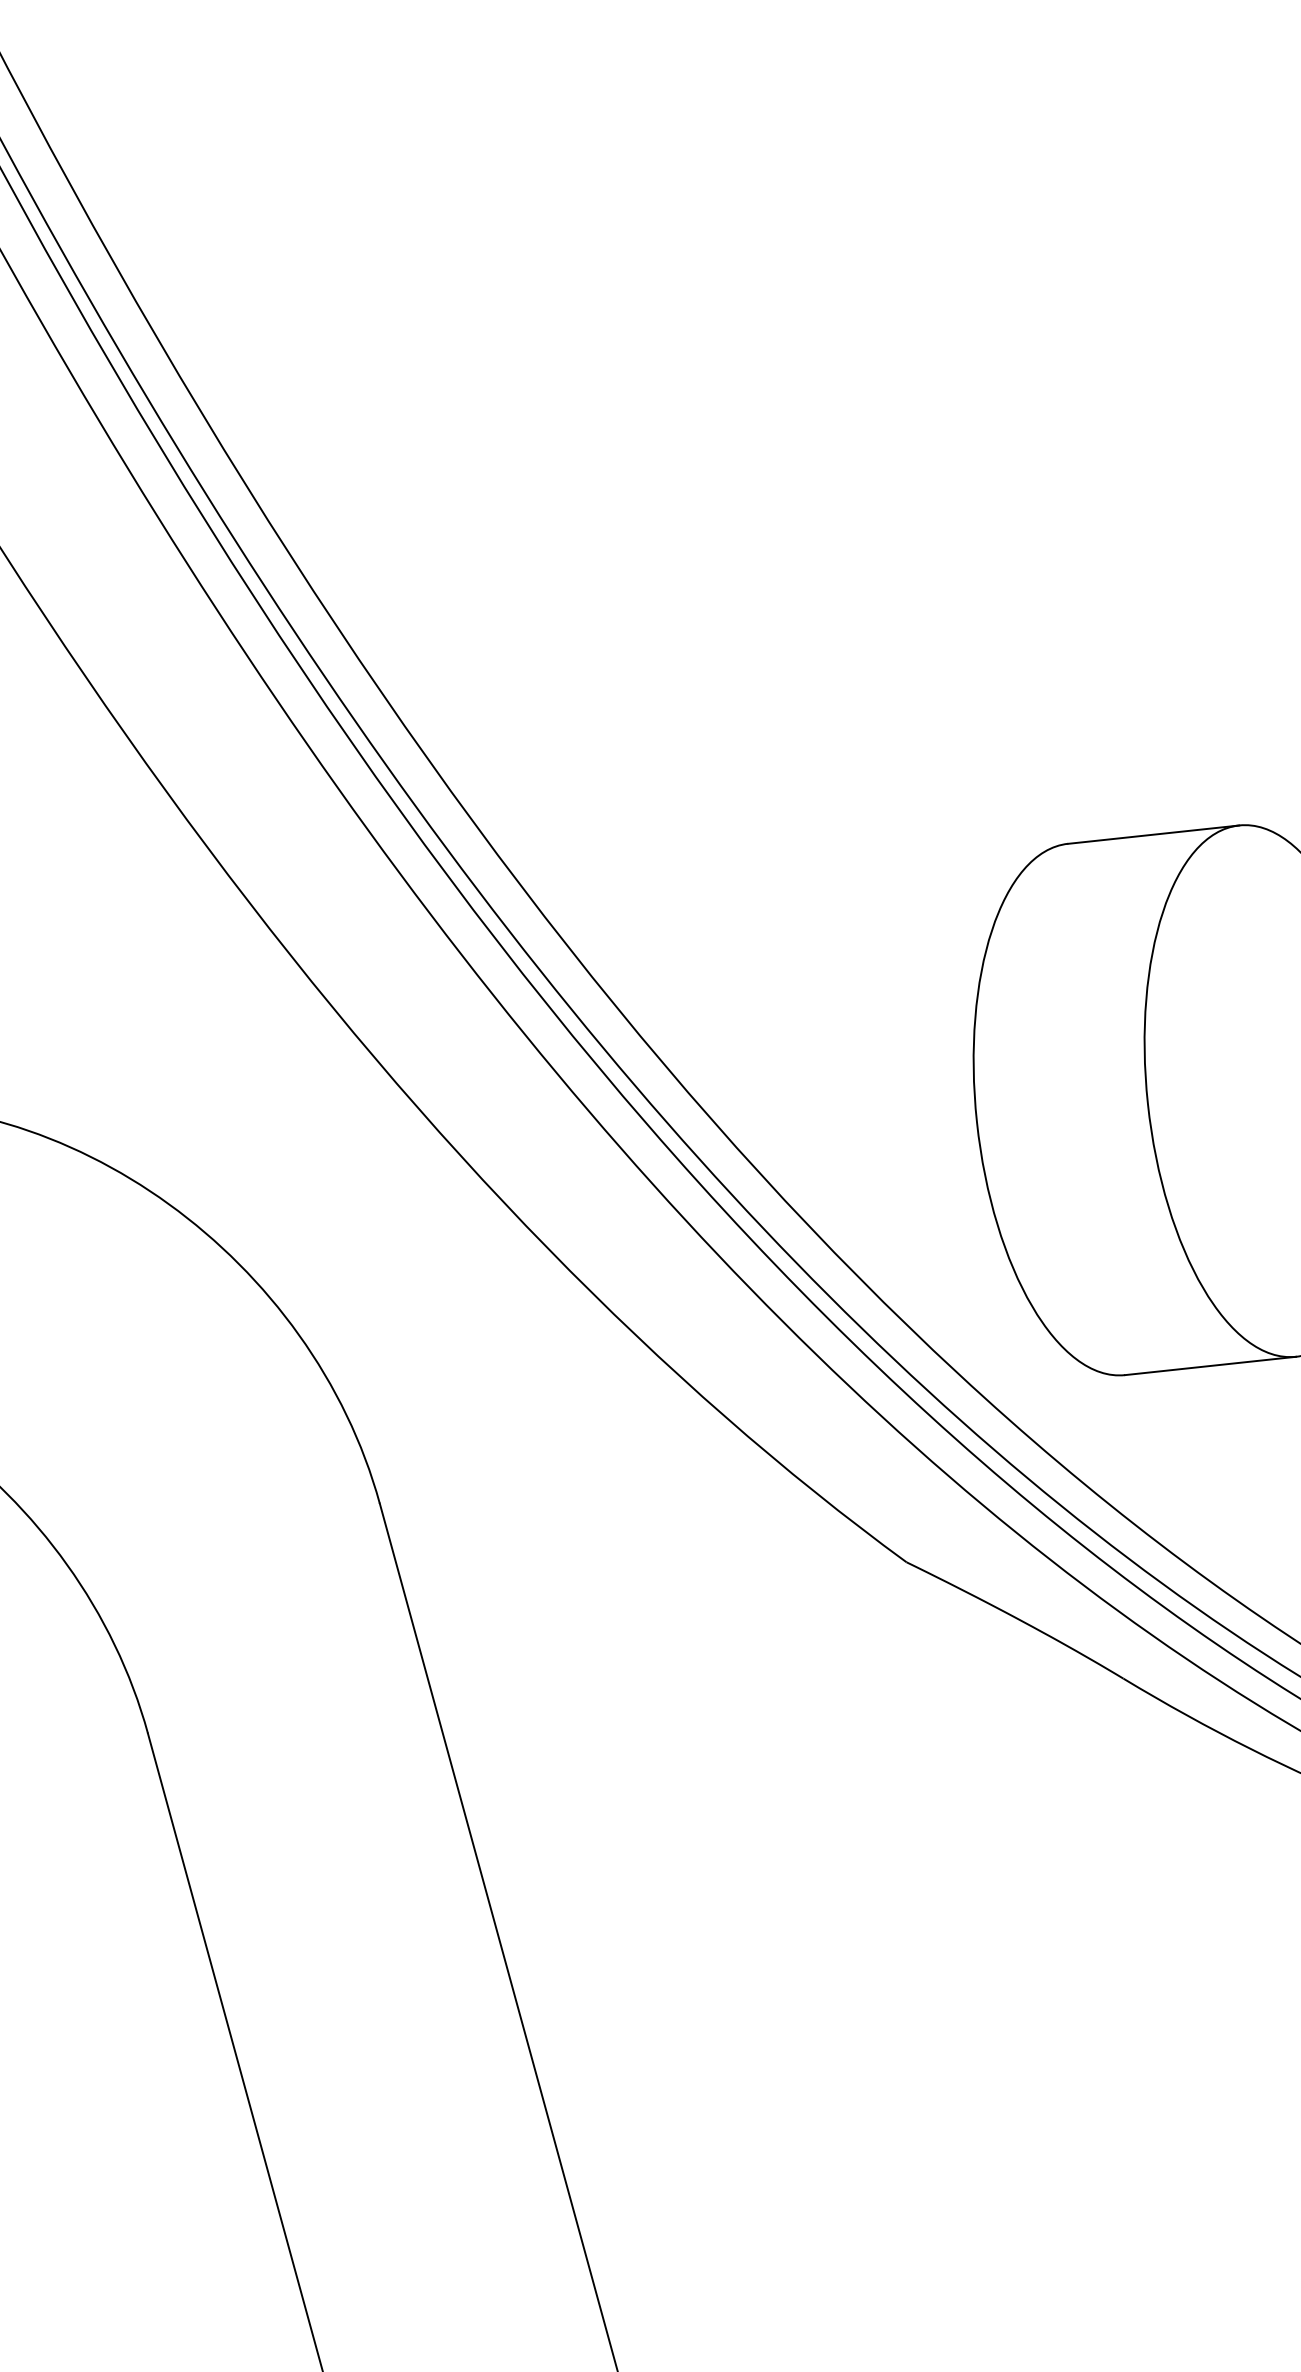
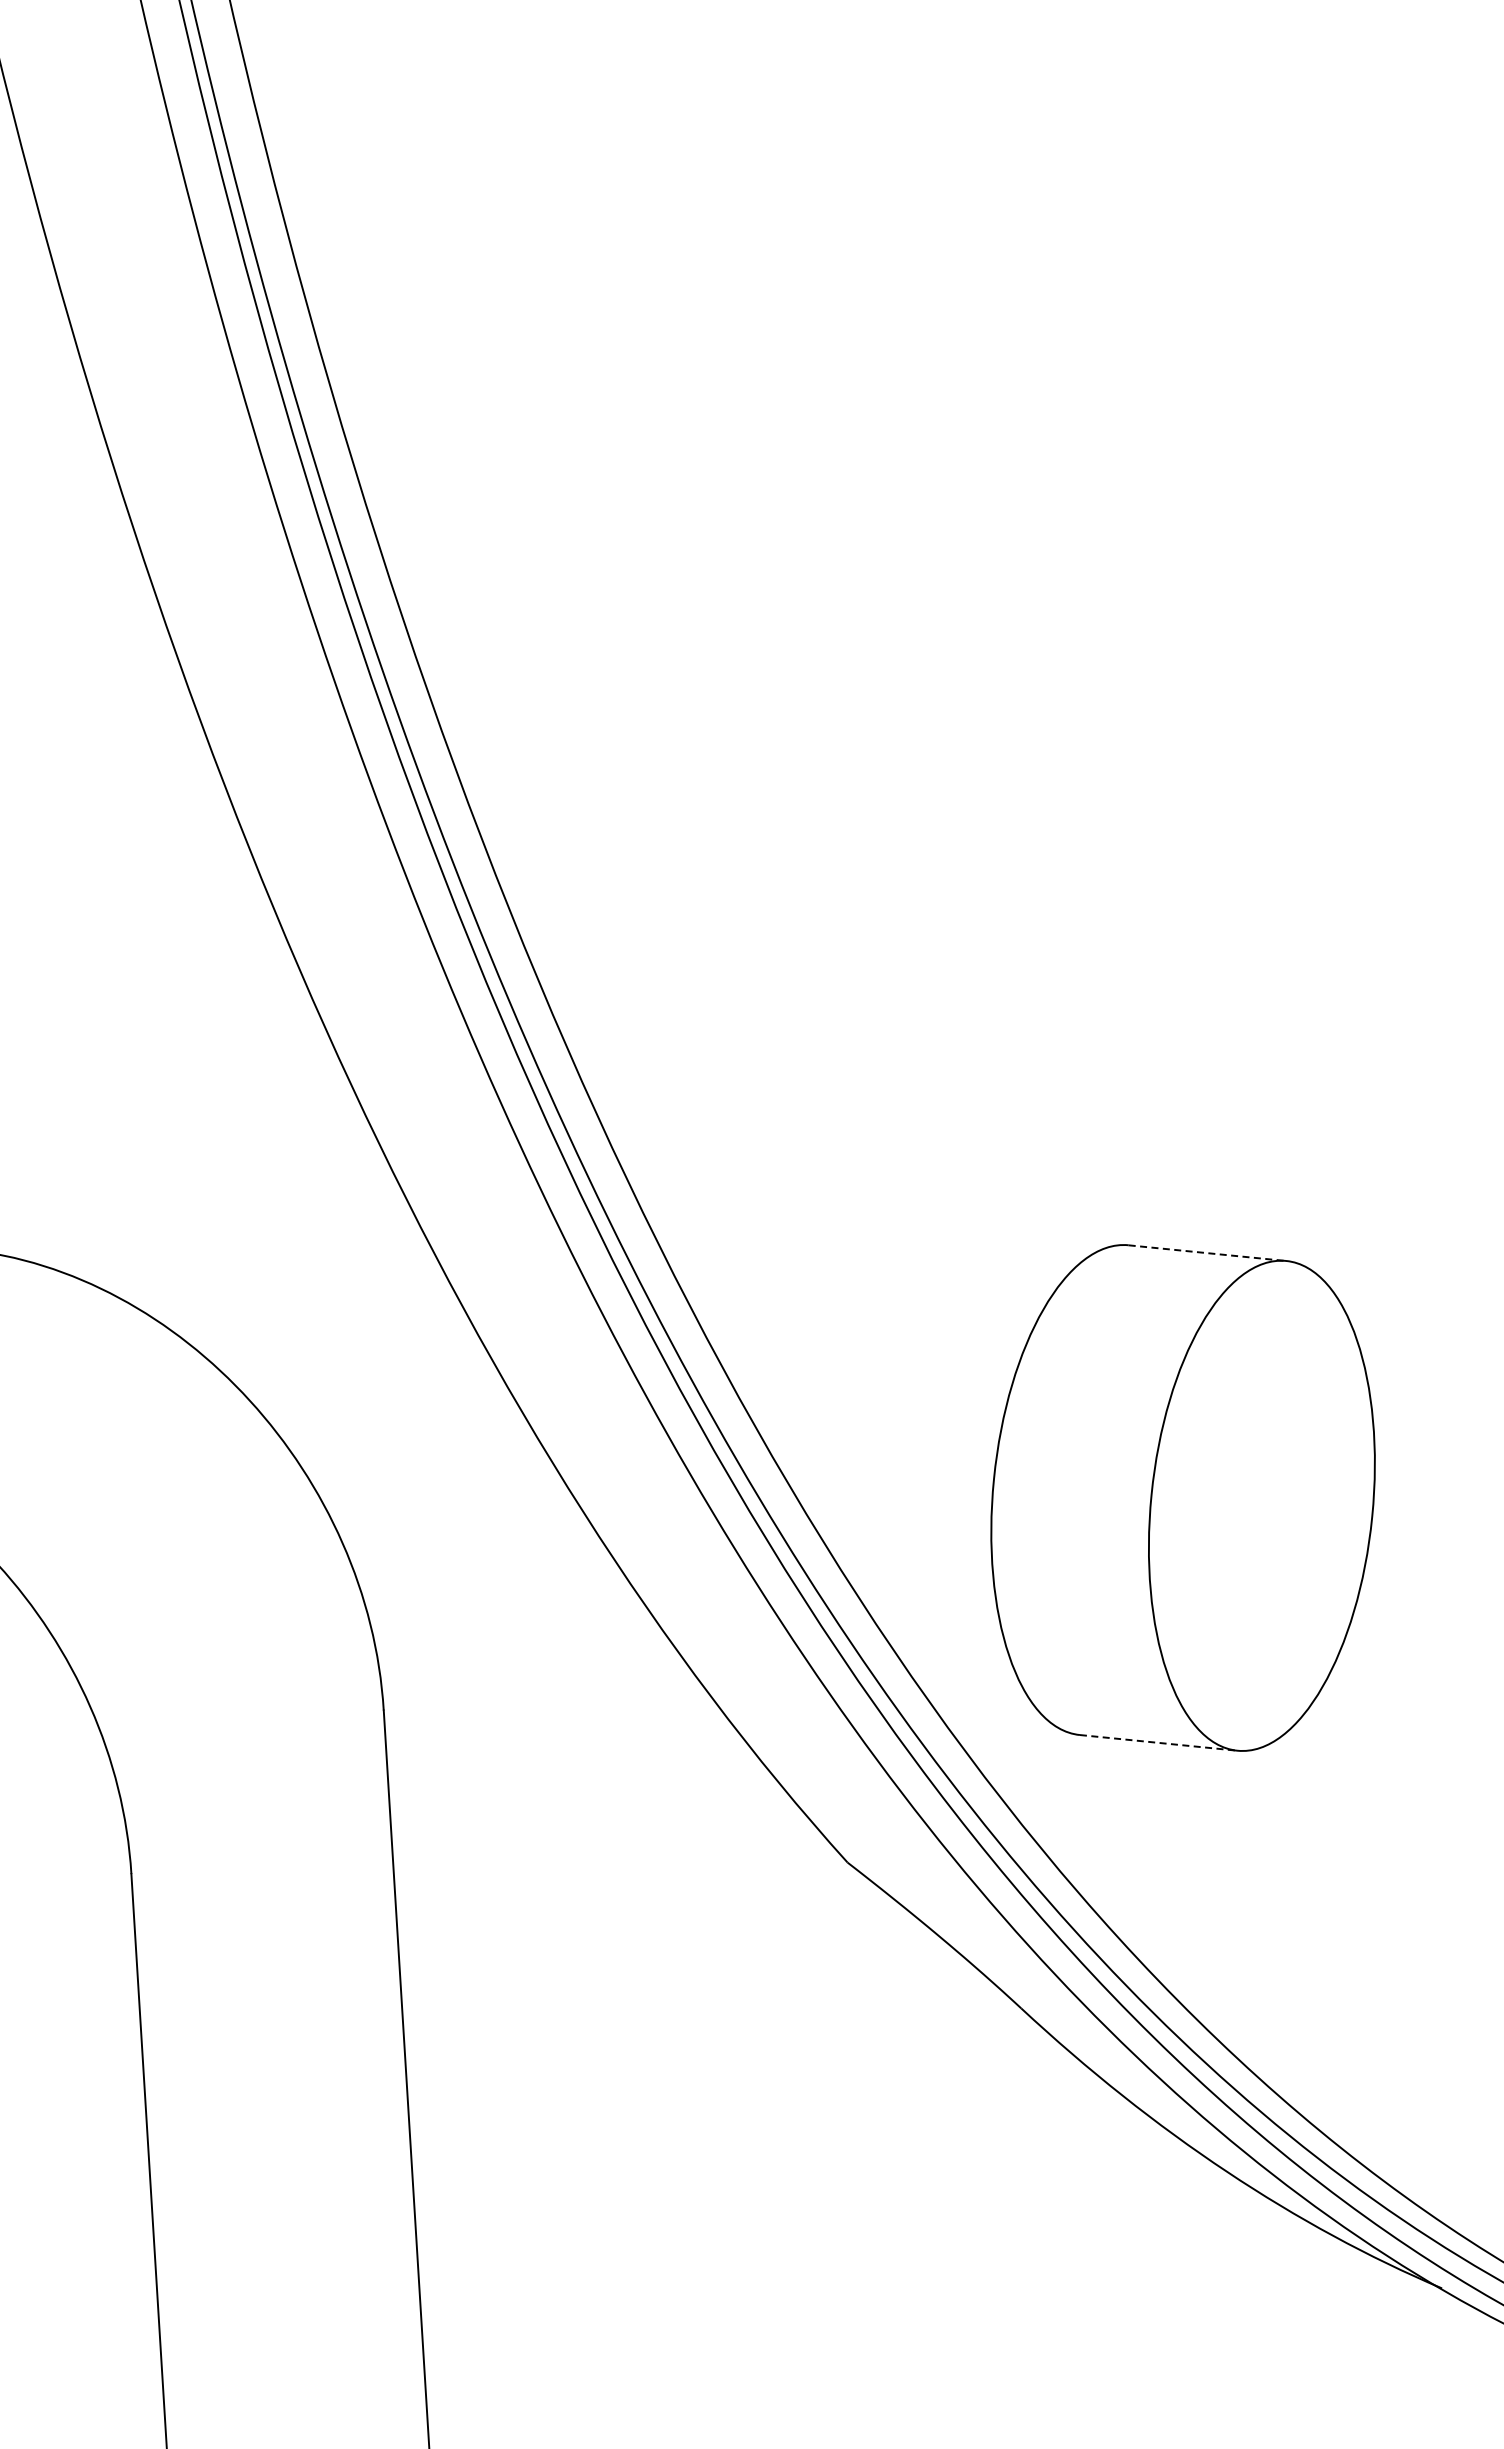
line: (1153, 835) -> (1207, 1253), solid -> dashed
line: (1211, 1365) -> (1159, 1742), solid -> dashed

